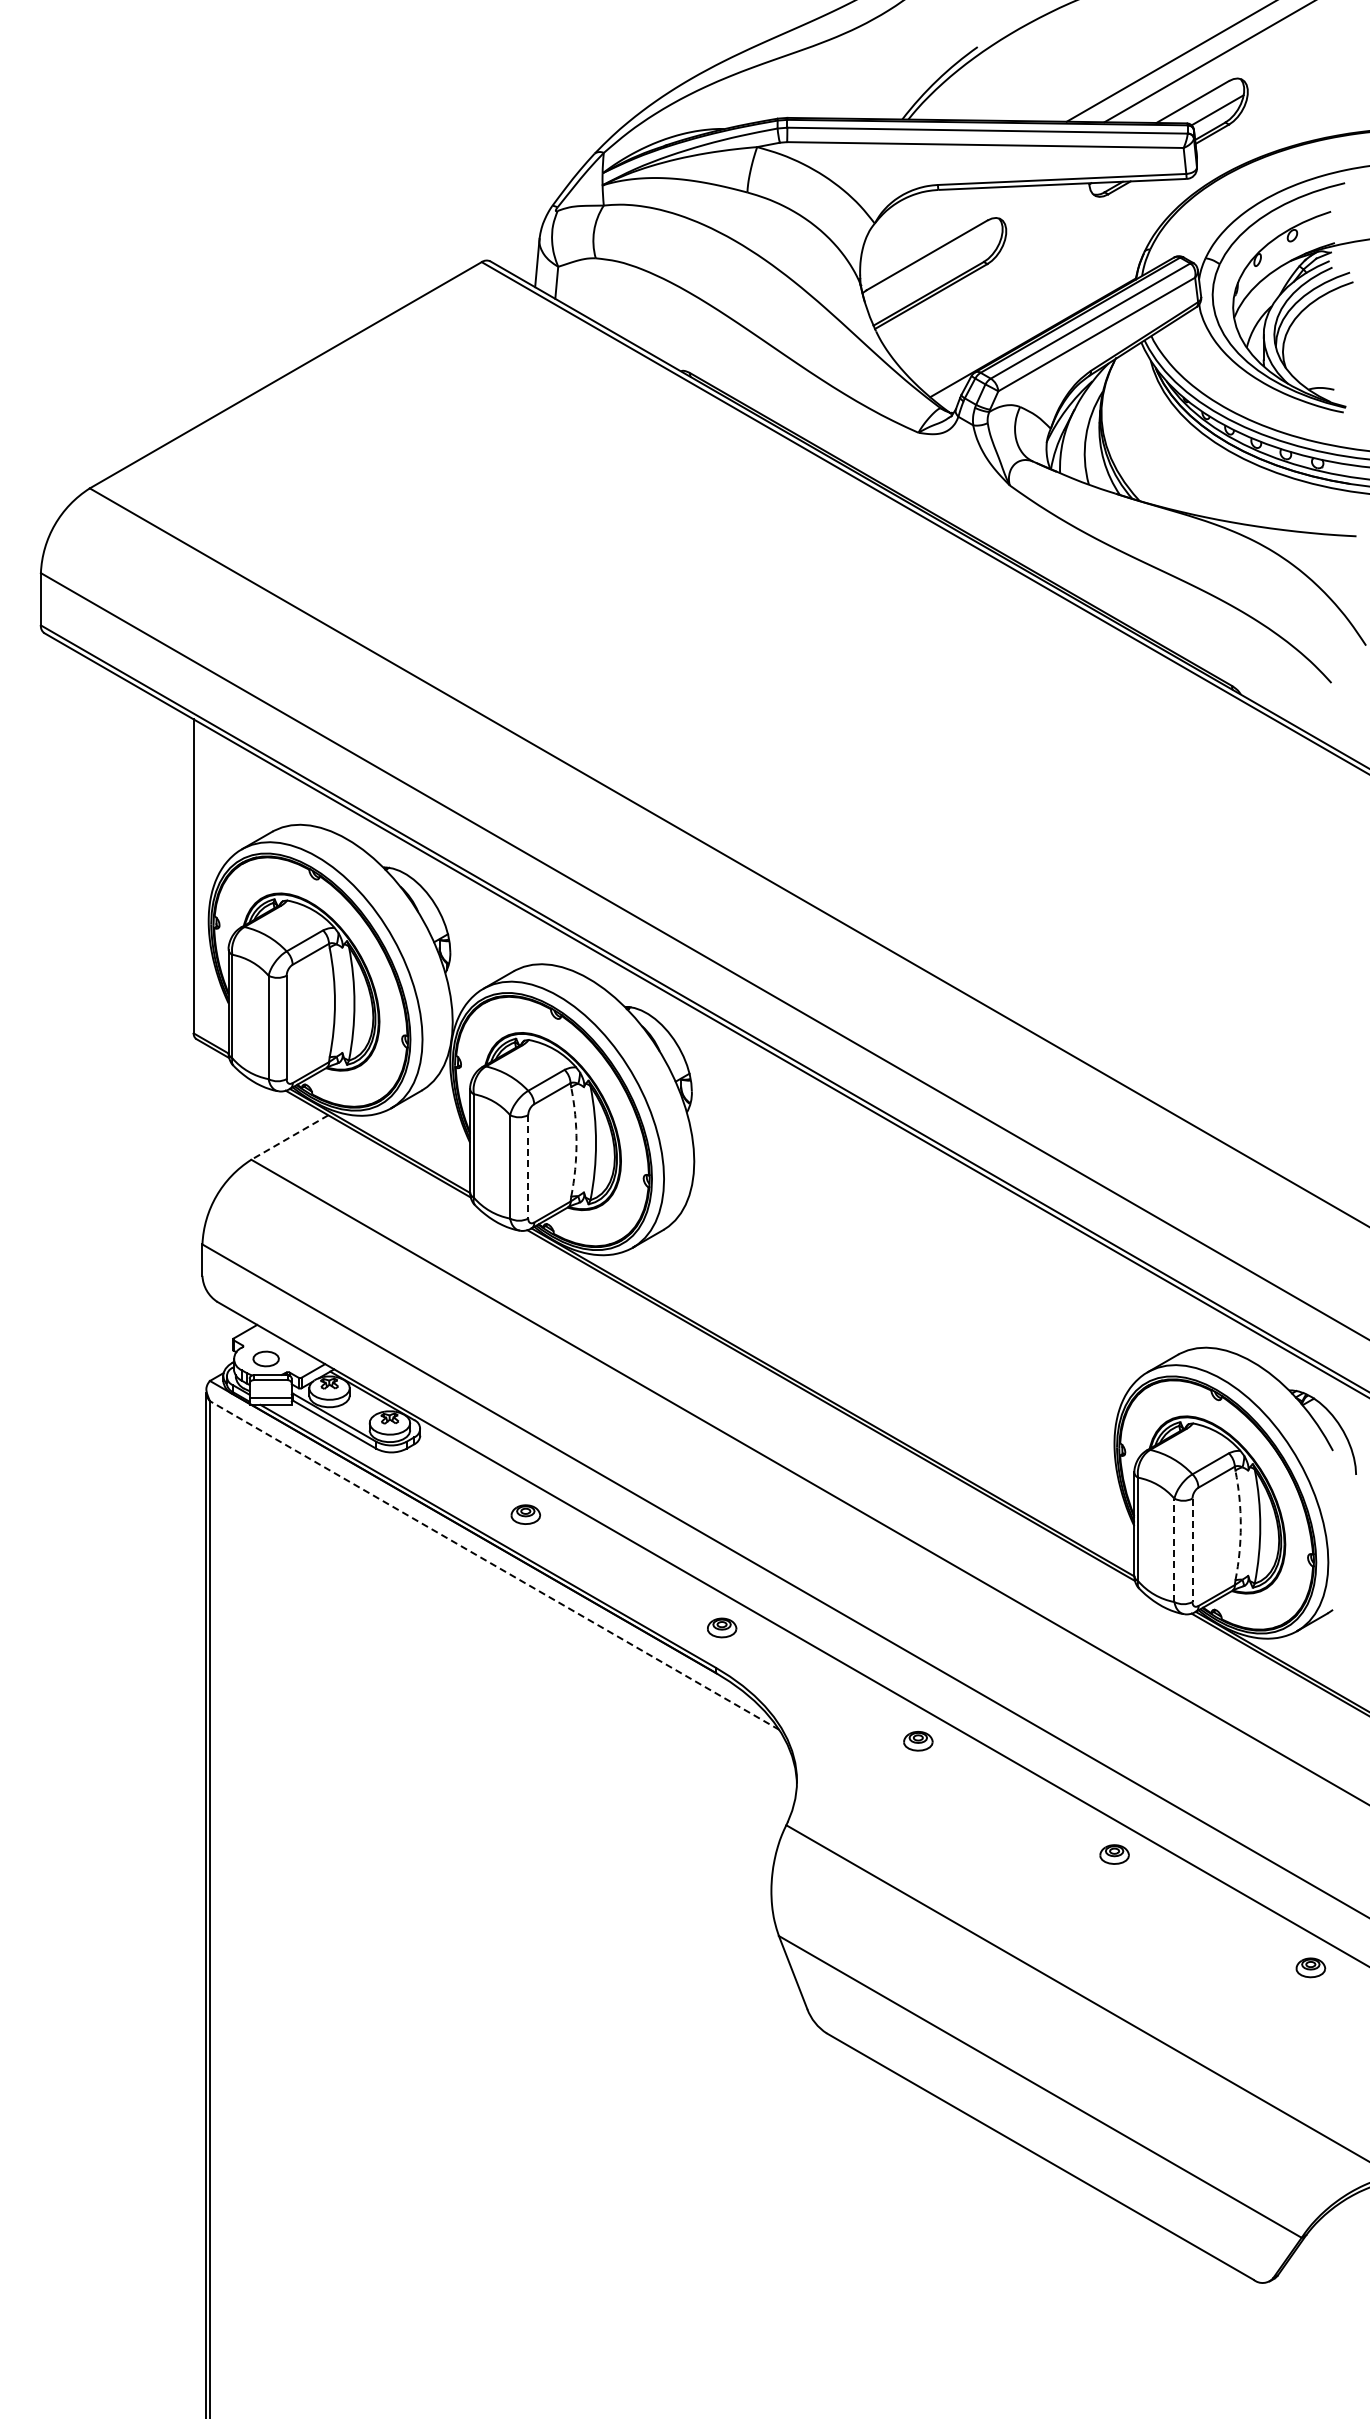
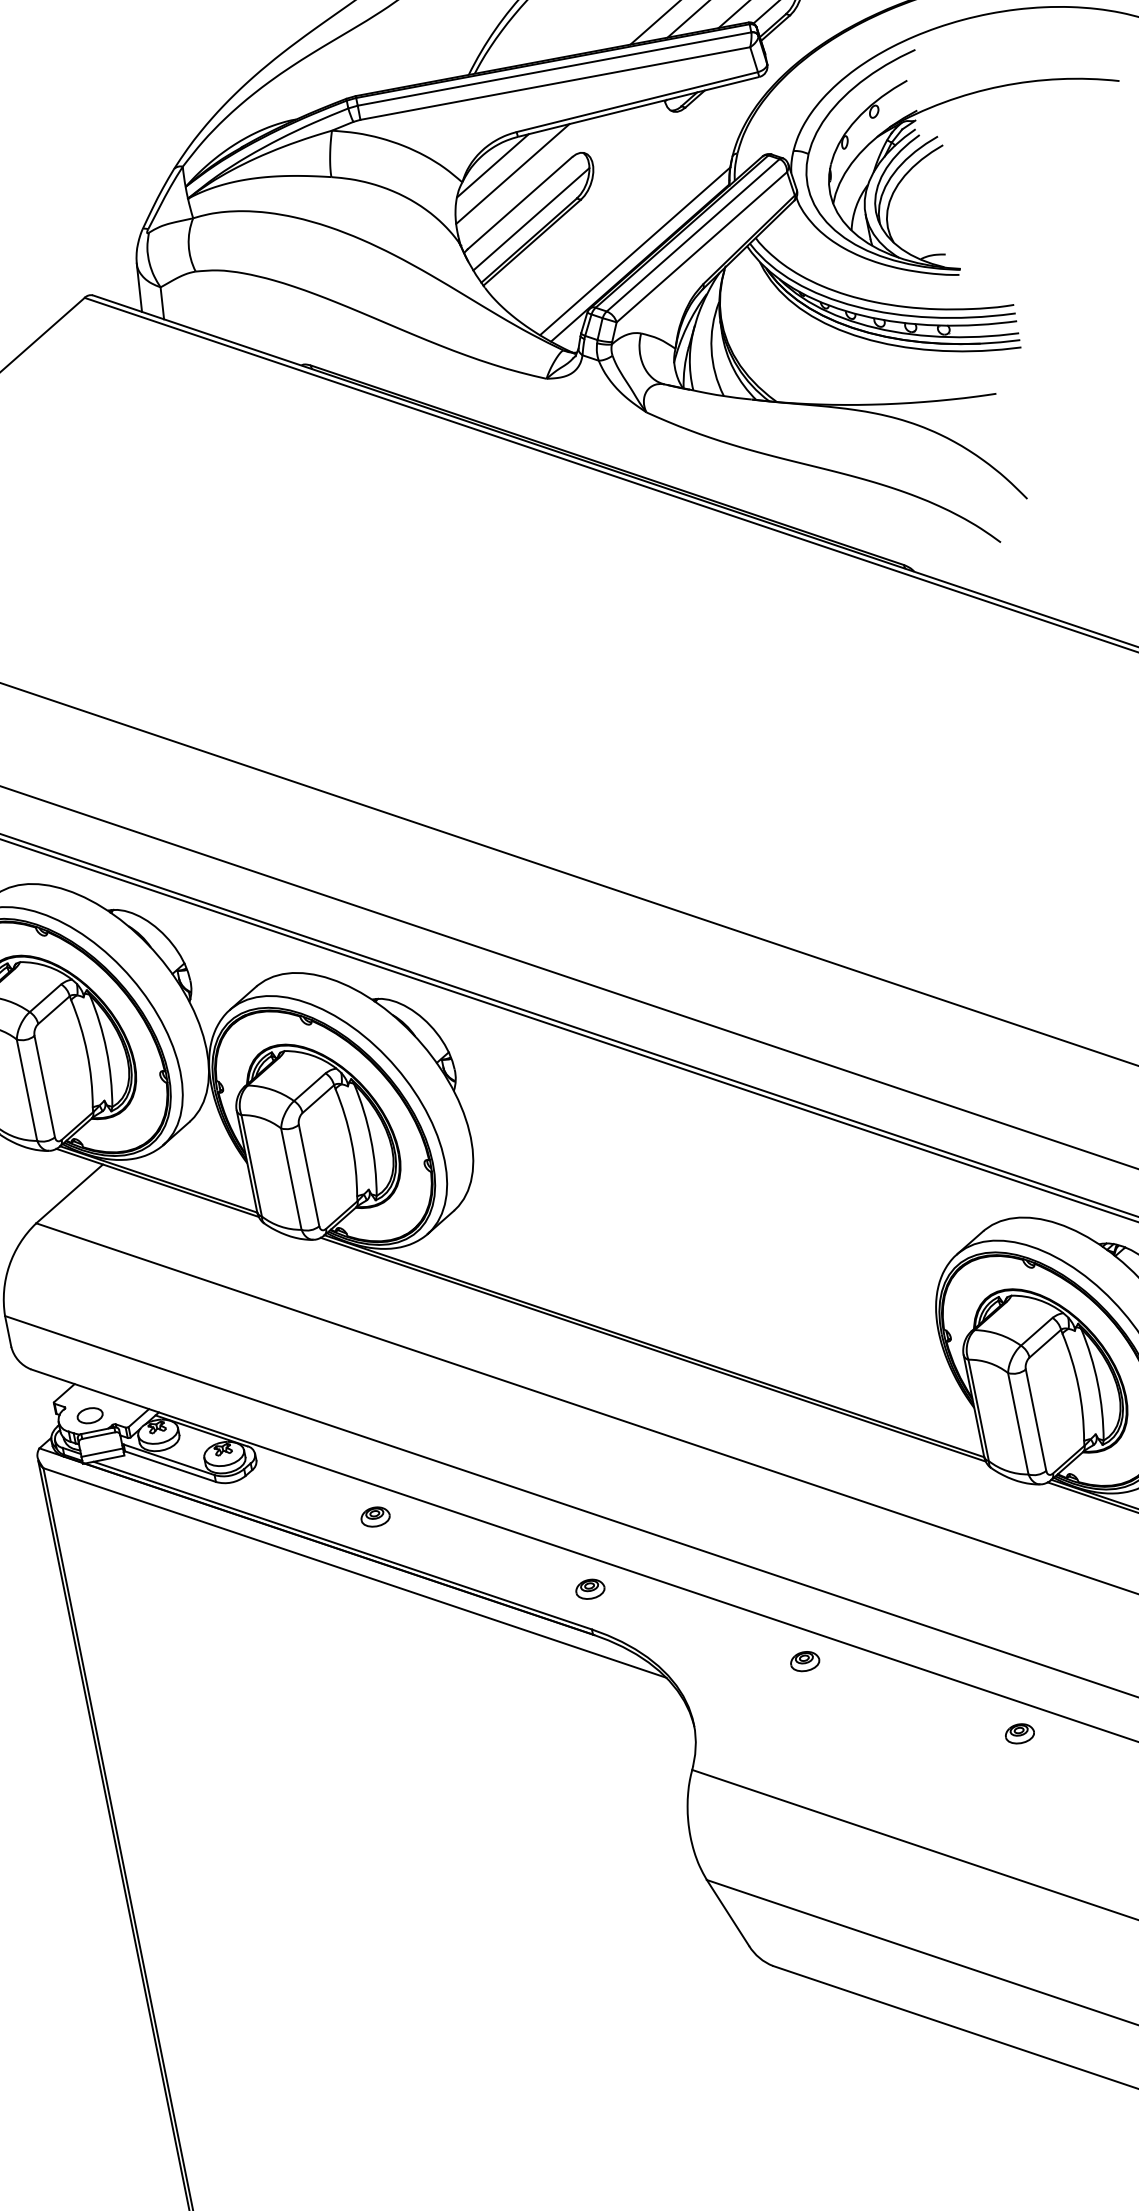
line: (907, 213) -> (492, 166), added
line: (925, 225) -> (512, 174), added
line: (935, 273) -> (531, 219), added
line: (1030, 324) -> (634, 250), added
line: (289, 1137) -> (69, 1193), dashed -> solid
arc: (576, 1142) -> (351, 1142), dashed -> solid
line: (528, 1166) -> (309, 1175), dashed -> solid
arc: (1240, 1525) -> (1078, 1386), dashed -> solid
line: (1174, 1550) -> (1018, 1423), dashed -> solid
line: (1192, 1550) -> (1036, 1420), dashed -> solid
line: (494, 1565) -> (354, 1573), dashed -> solid

